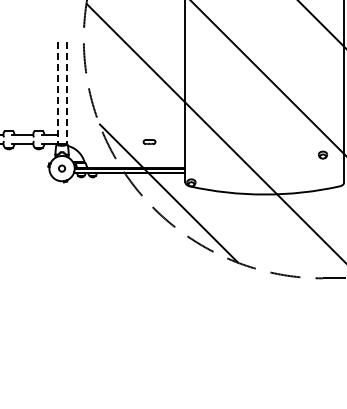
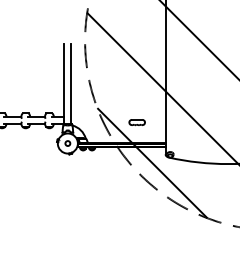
line: (57, 93) -> (64, 84), dashed -> solid
line: (66, 93) -> (71, 84), dashed -> solid
part: (149, 141) -> (137, 122), size x1.67

